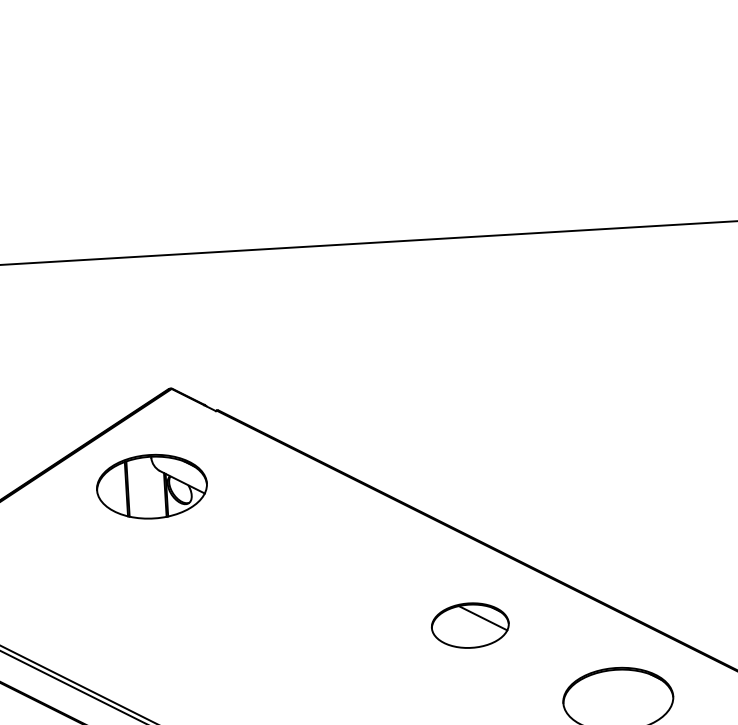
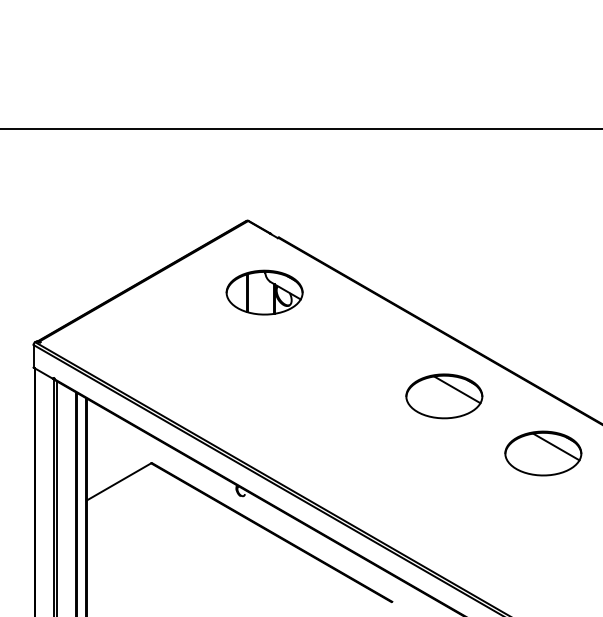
part: (151, 486) -> (264, 292), moved
part: (470, 625) -> (444, 396), size x1.43
line: (636, 688) -> (556, 446), added

